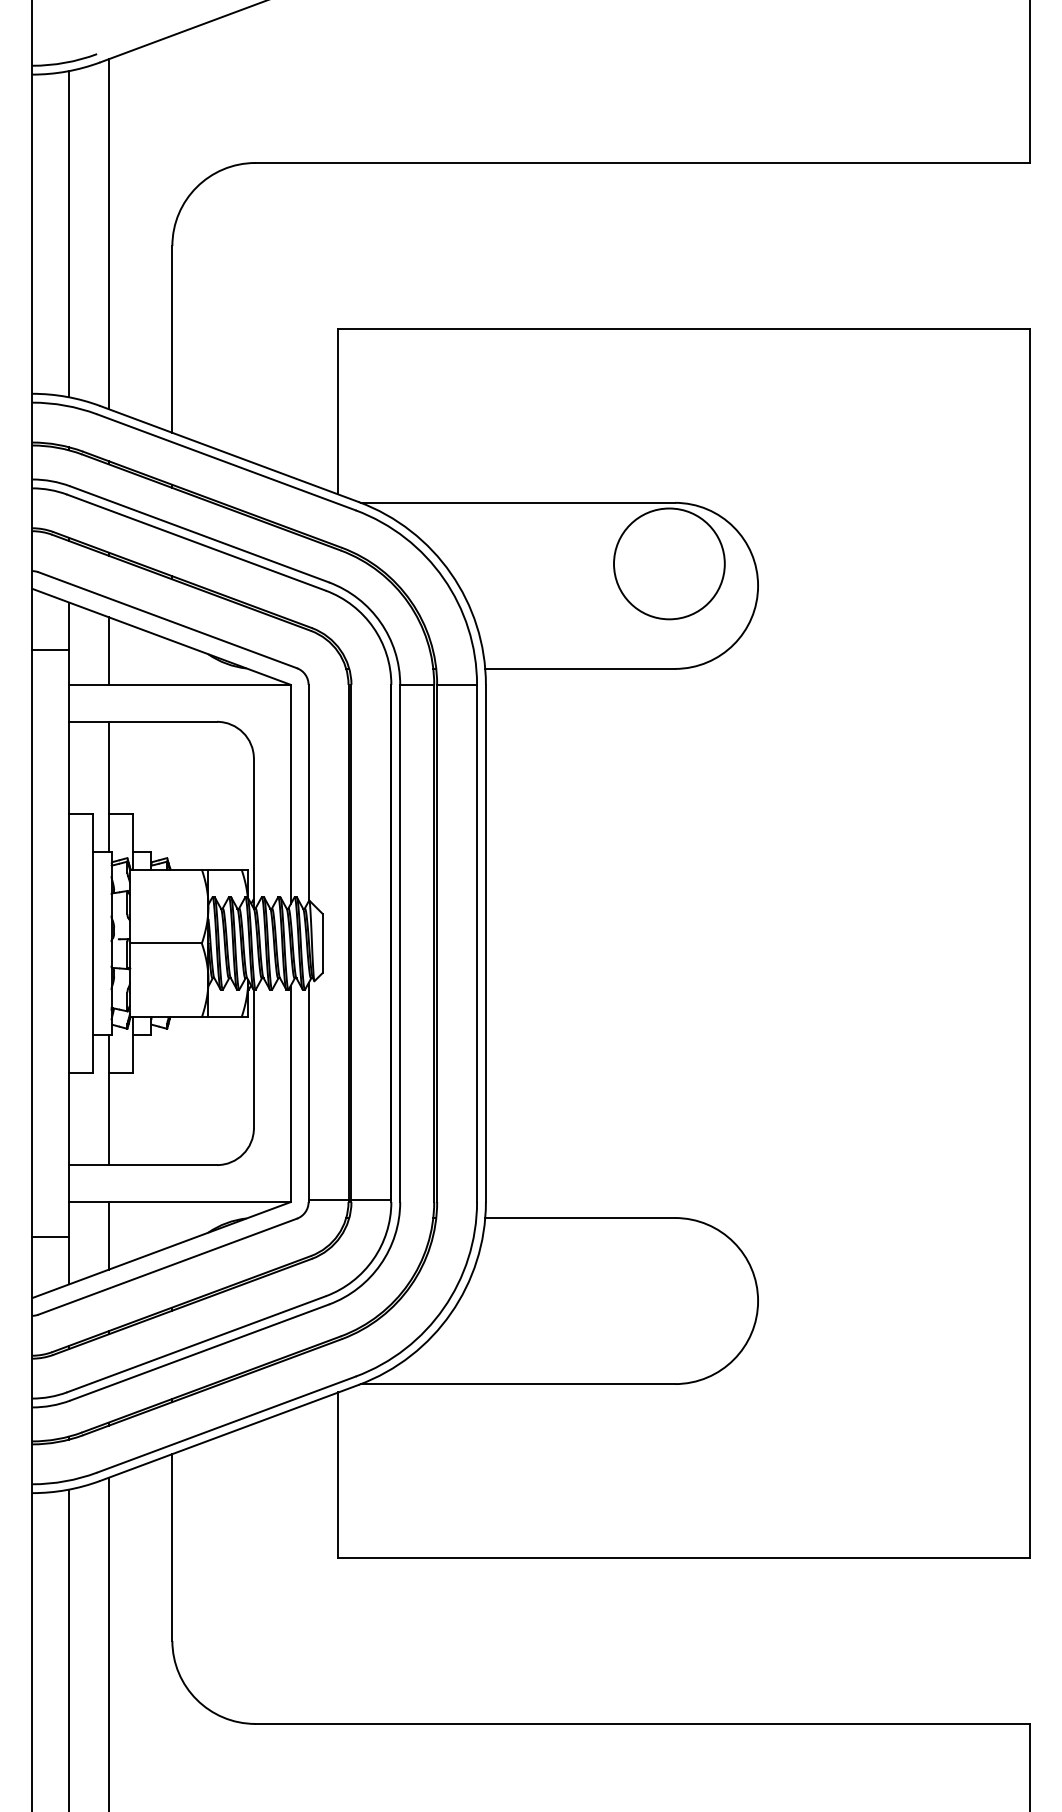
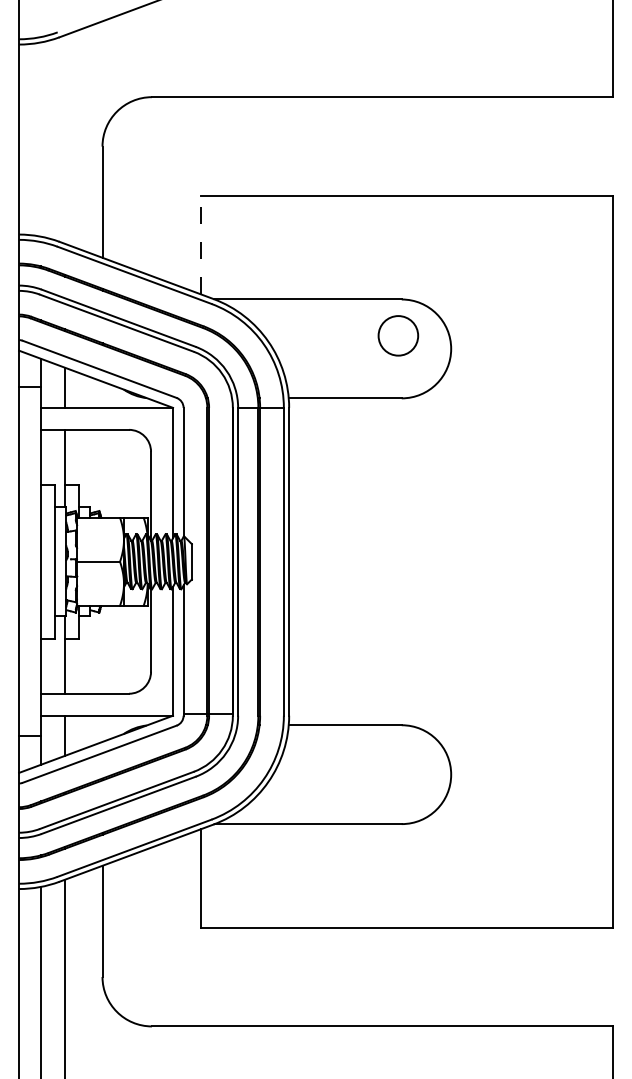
line: (69, 234) -> (41, 139), removed
line: (108, 234) -> (64, 139), removed
line: (338, 410) -> (201, 244), solid -> dashed
circle: (669, 563) -> (398, 335), size x0.6

